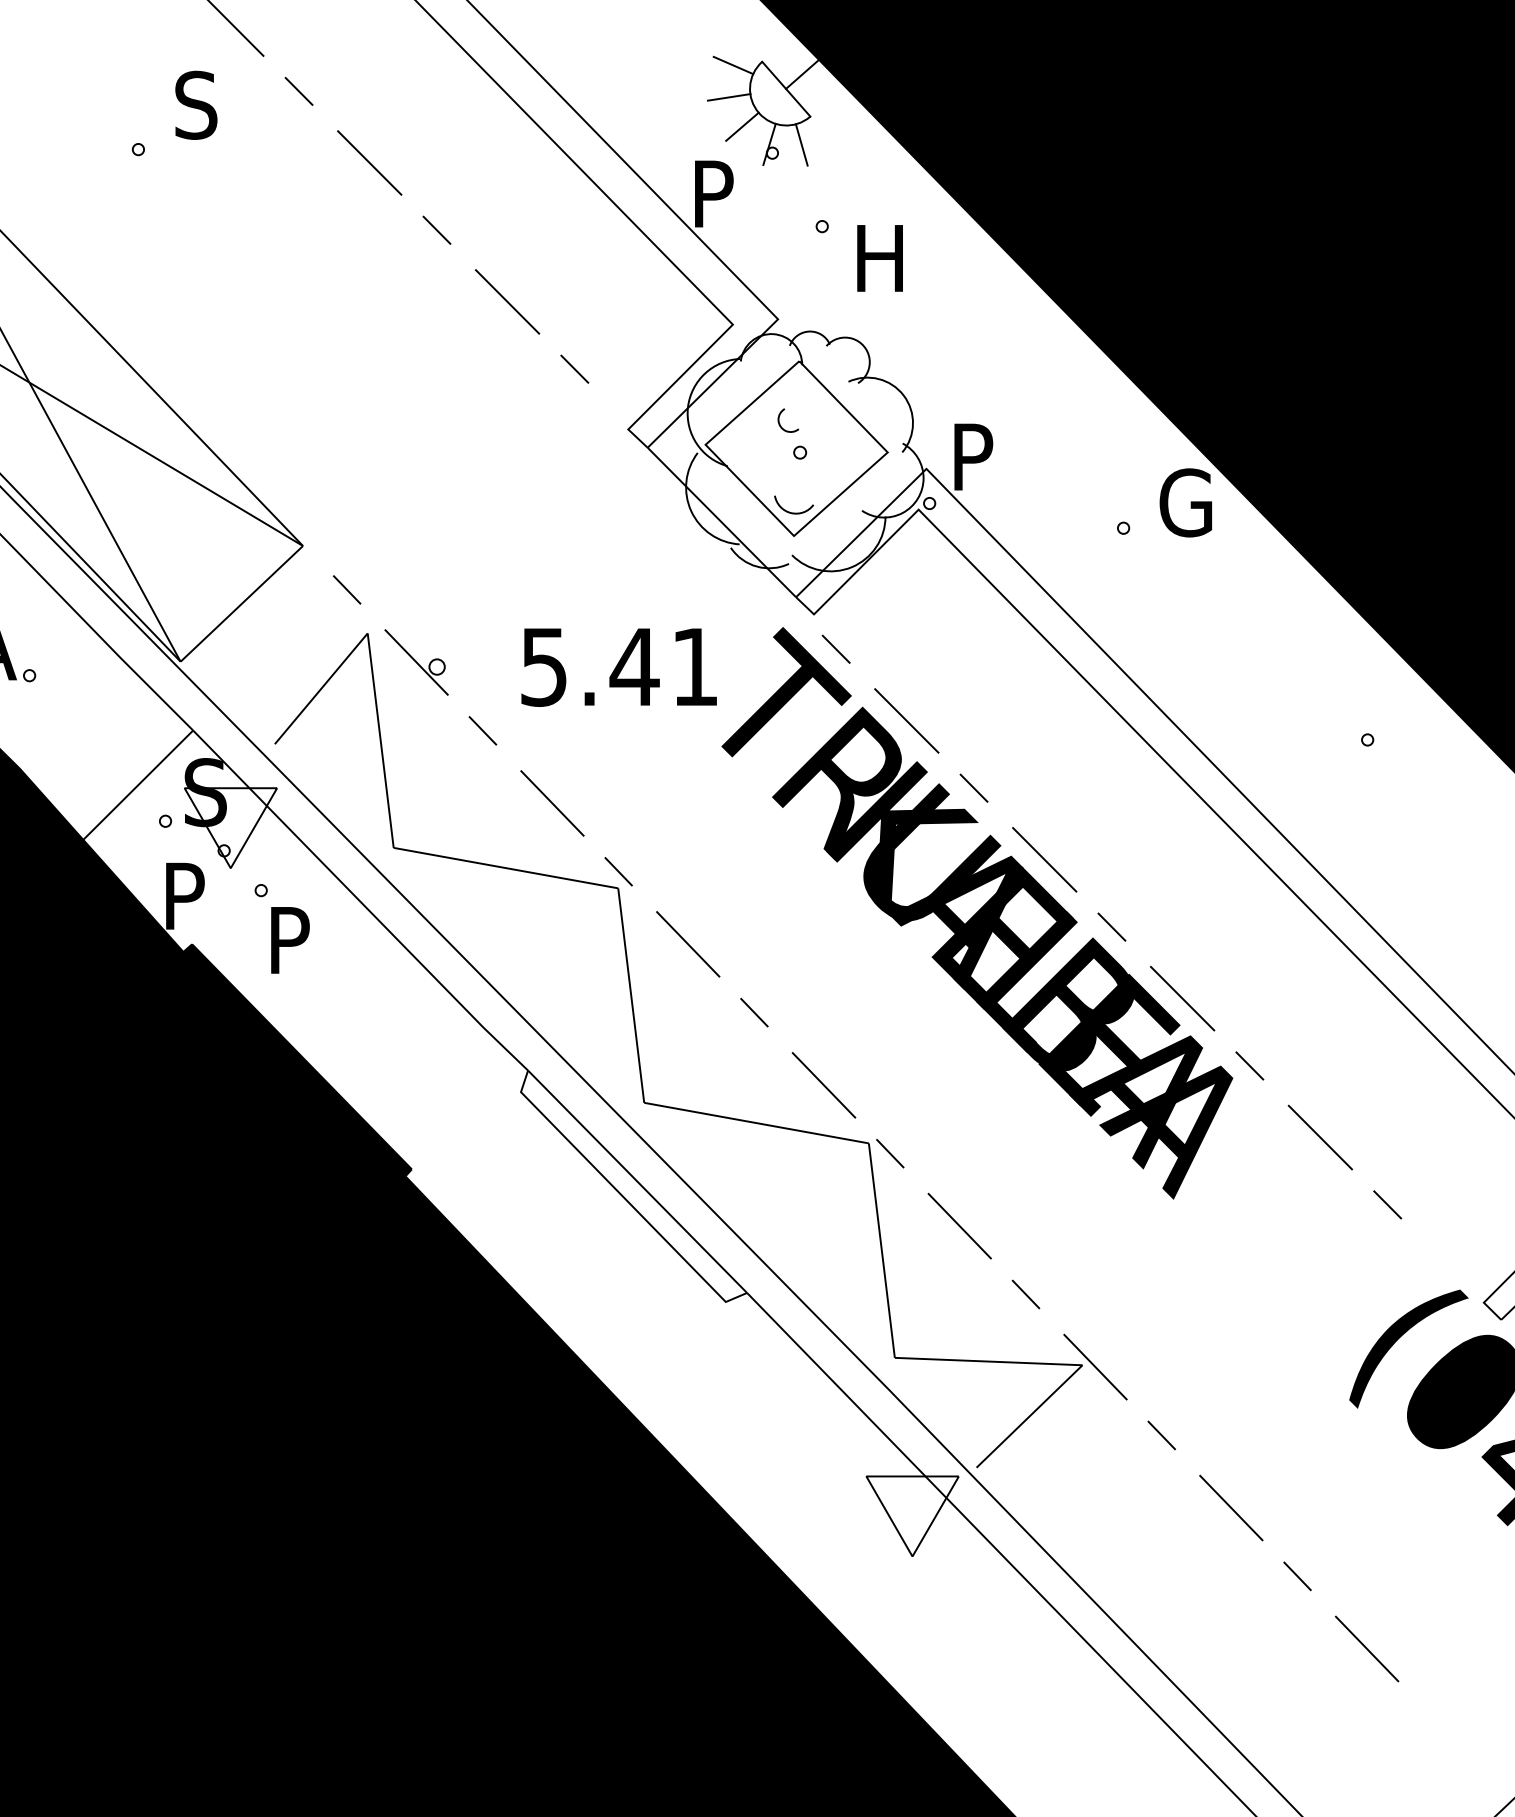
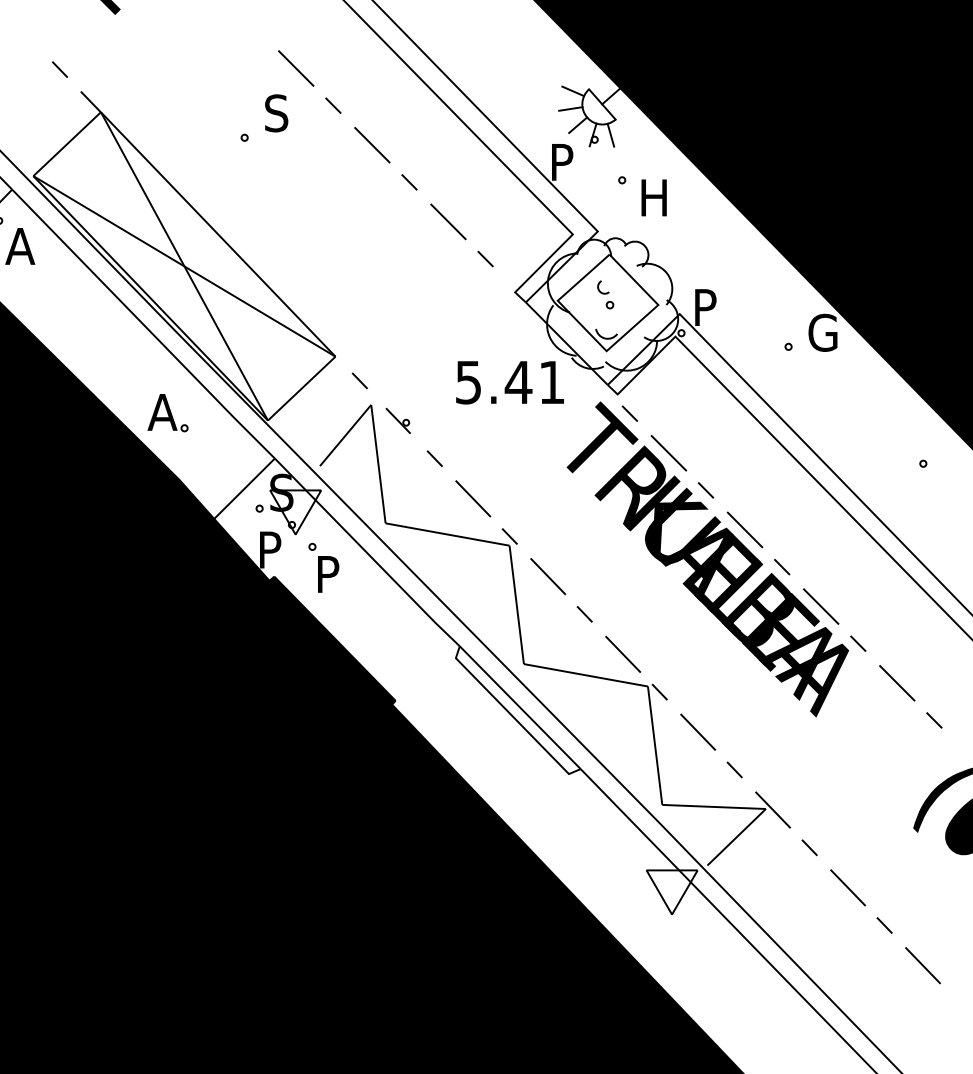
part: (417, 661) -> (398, 420), size x0.7
text: (618, 667) -> (509, 382), moved

